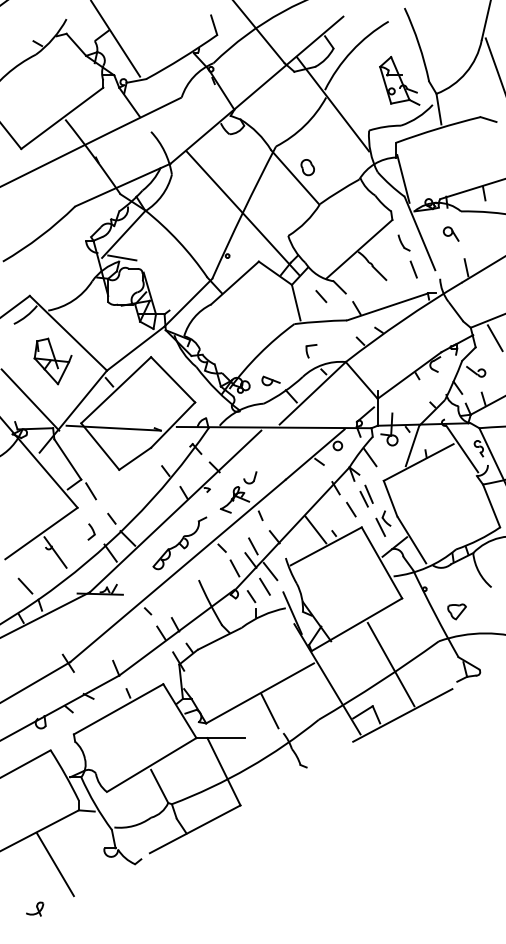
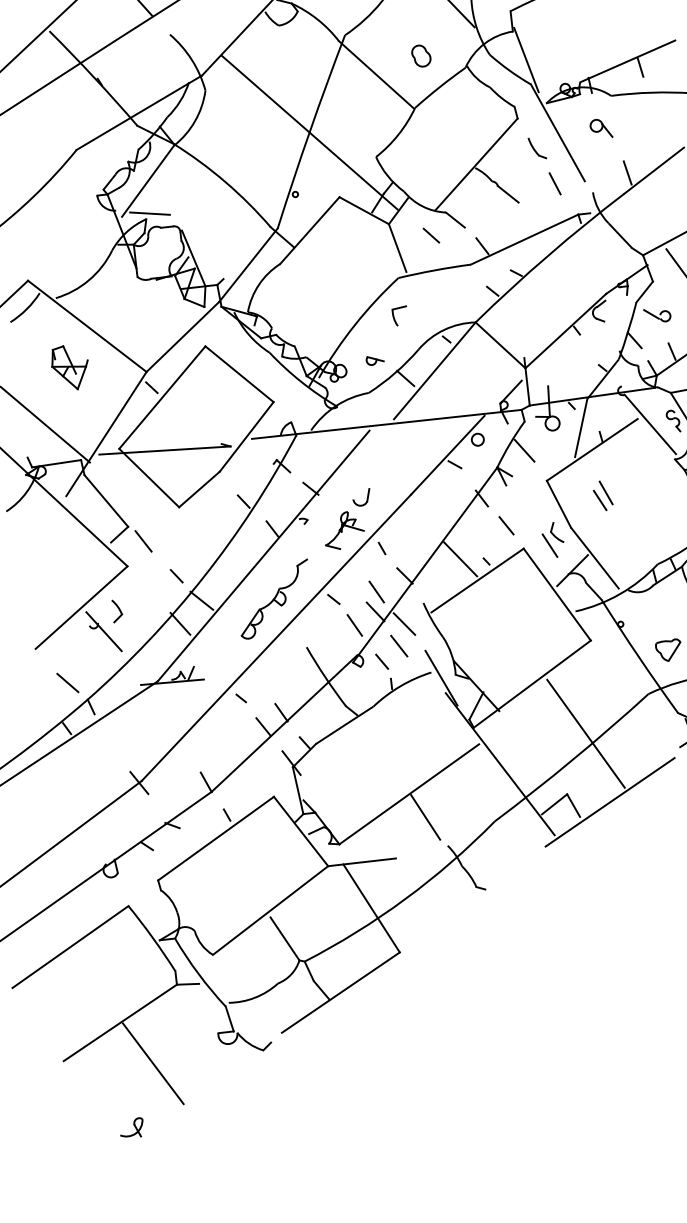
part: (307, 167) -> (420, 56), moved
part: (311, 351) -> (400, 316), moved
part: (52, 361) -> (69, 367), size x0.7
part: (270, 380) -> (374, 359), size x0.7
part: (366, 495) -> (602, 494), moved
part: (91, 531) -> (116, 610), moved

